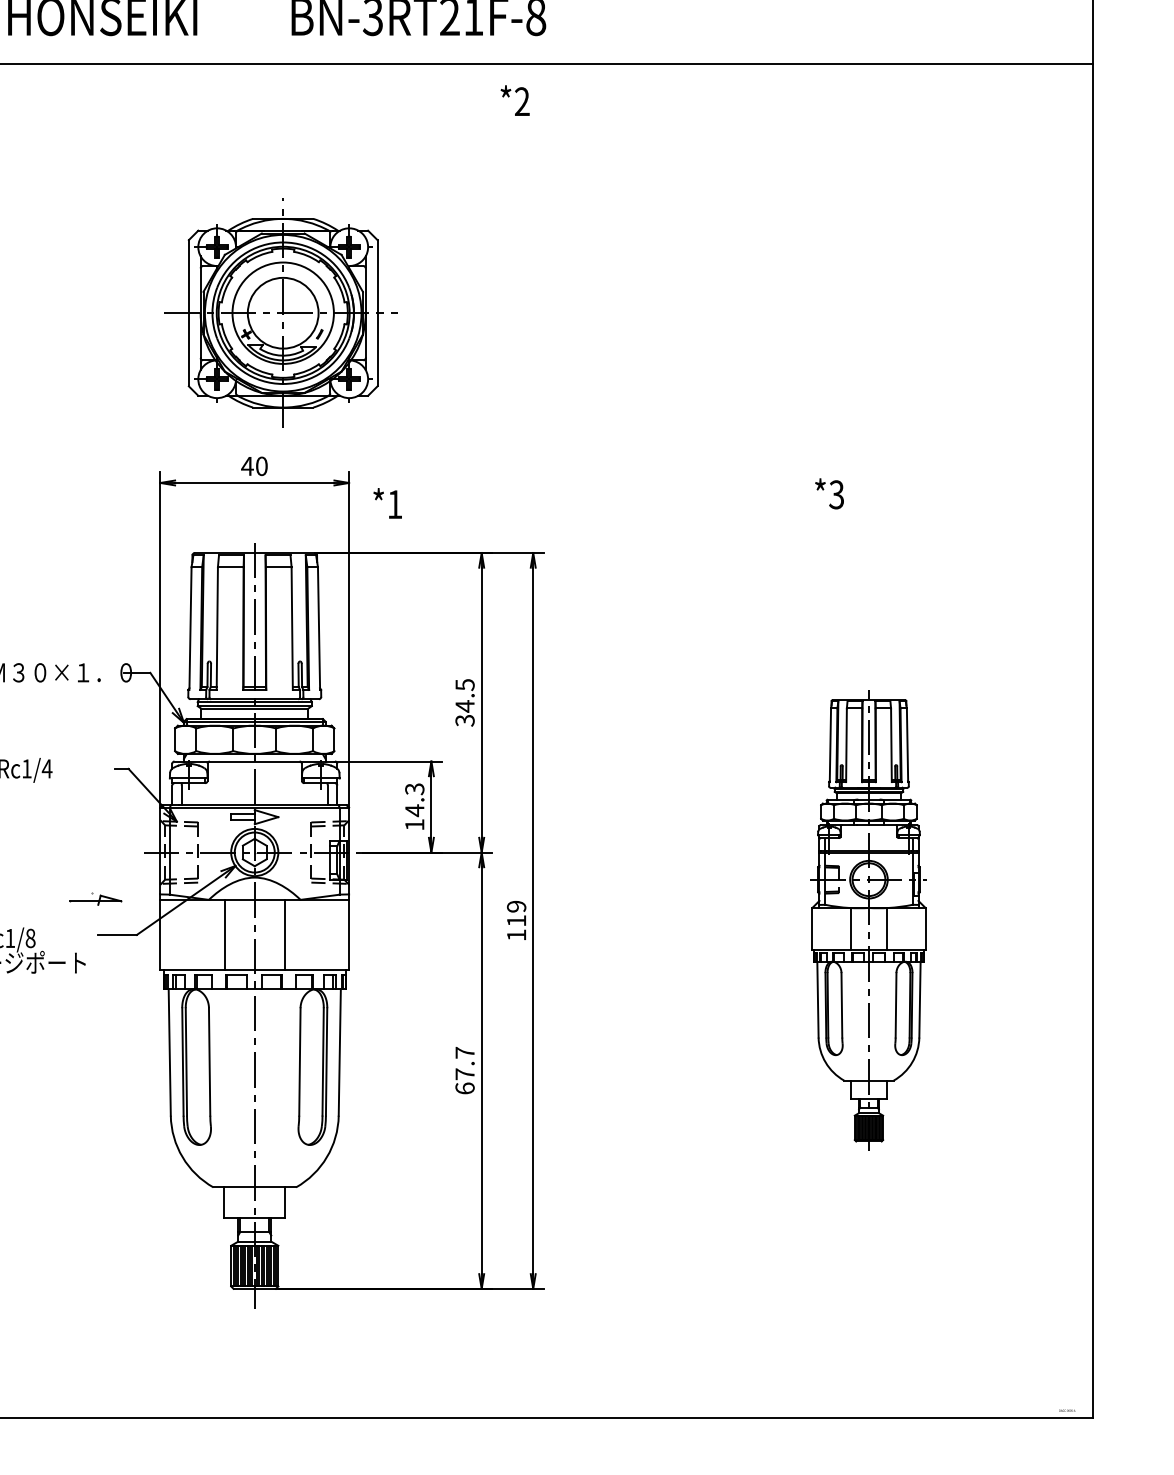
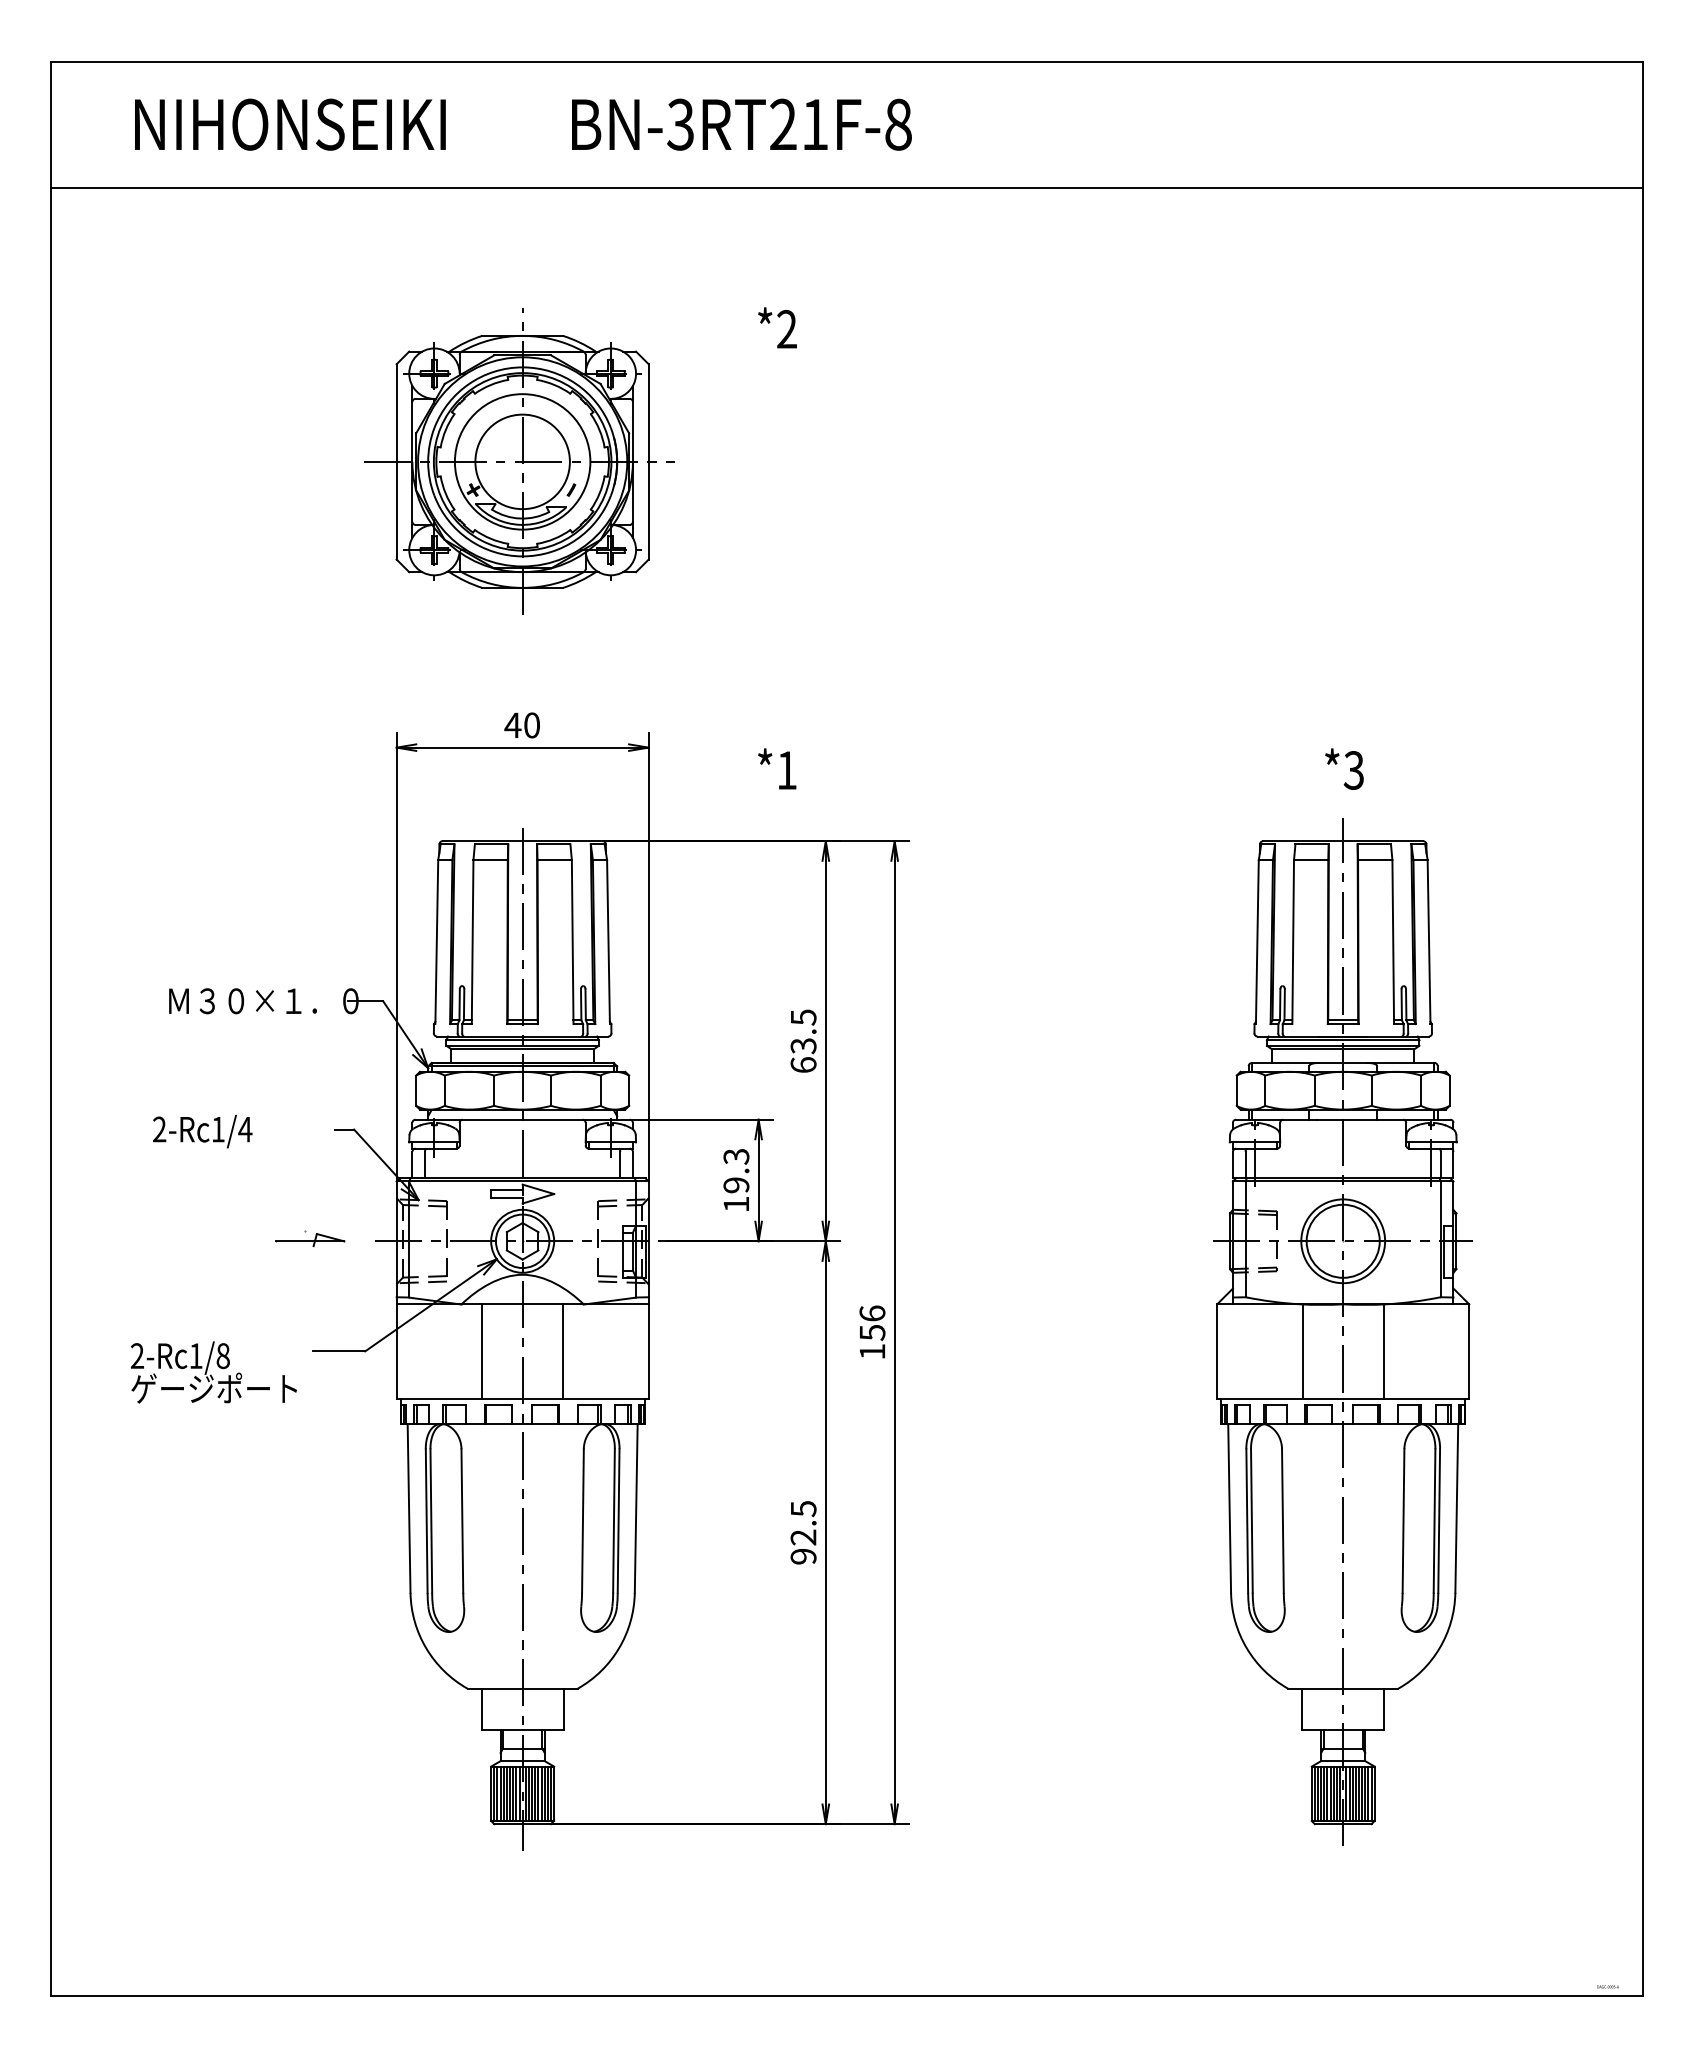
text: (515, 100) -> (777, 327), moved
part: (280, 312) -> (519, 461), moved
text: (829, 493) -> (1344, 768), moved
text: (387, 503) -> (777, 768), moved
text: (465, 713) -> (803, 1055), 34.5 -> 63.5
text: (414, 810) -> (736, 1185), 14.3 -> 19.3
part: (95, 899) -> (310, 1238), moved
text: (516, 913) -> (872, 1322), 119 -> 156
part: (868, 920) -> (1342, 1331), size x1.67
text: (465, 1070) -> (803, 1532), 67.7 -> 92.5

